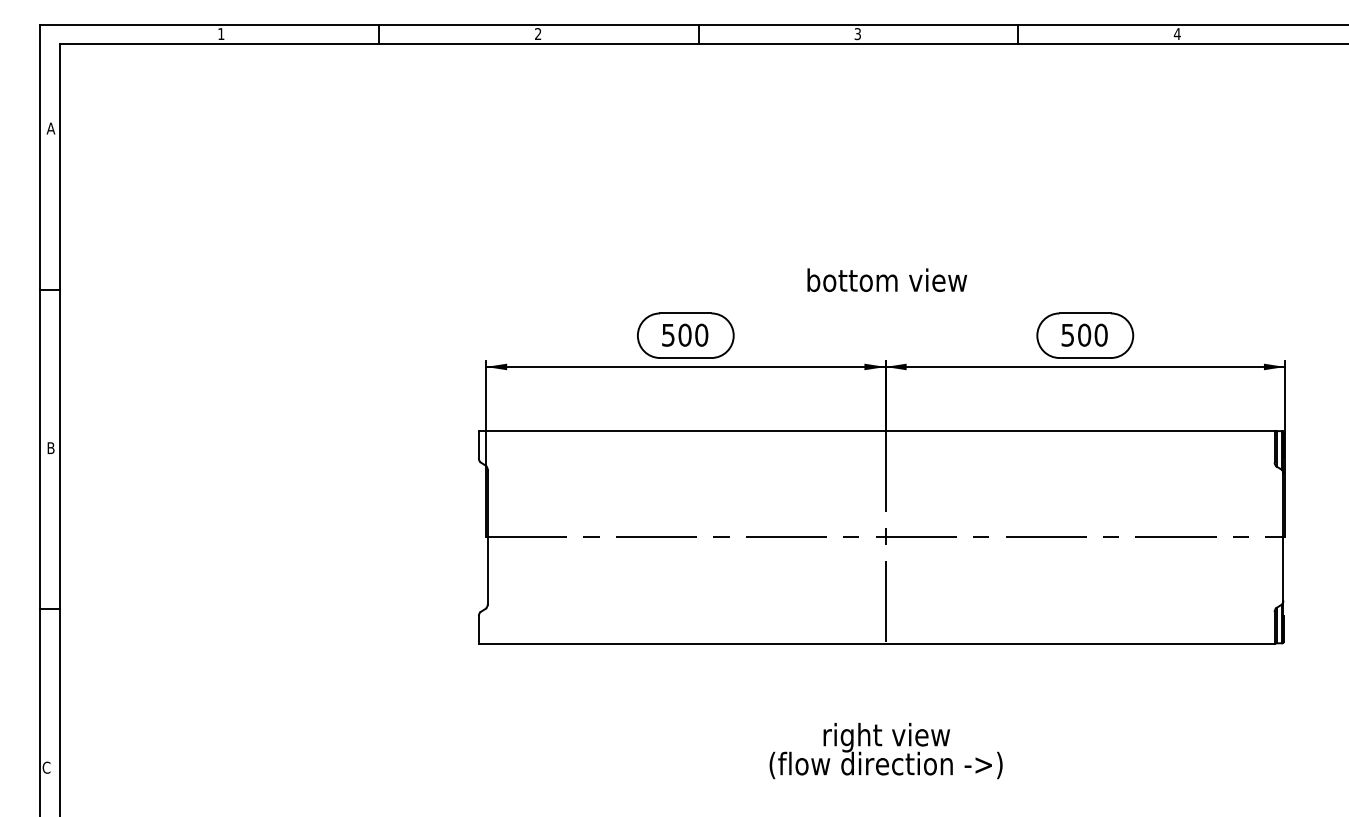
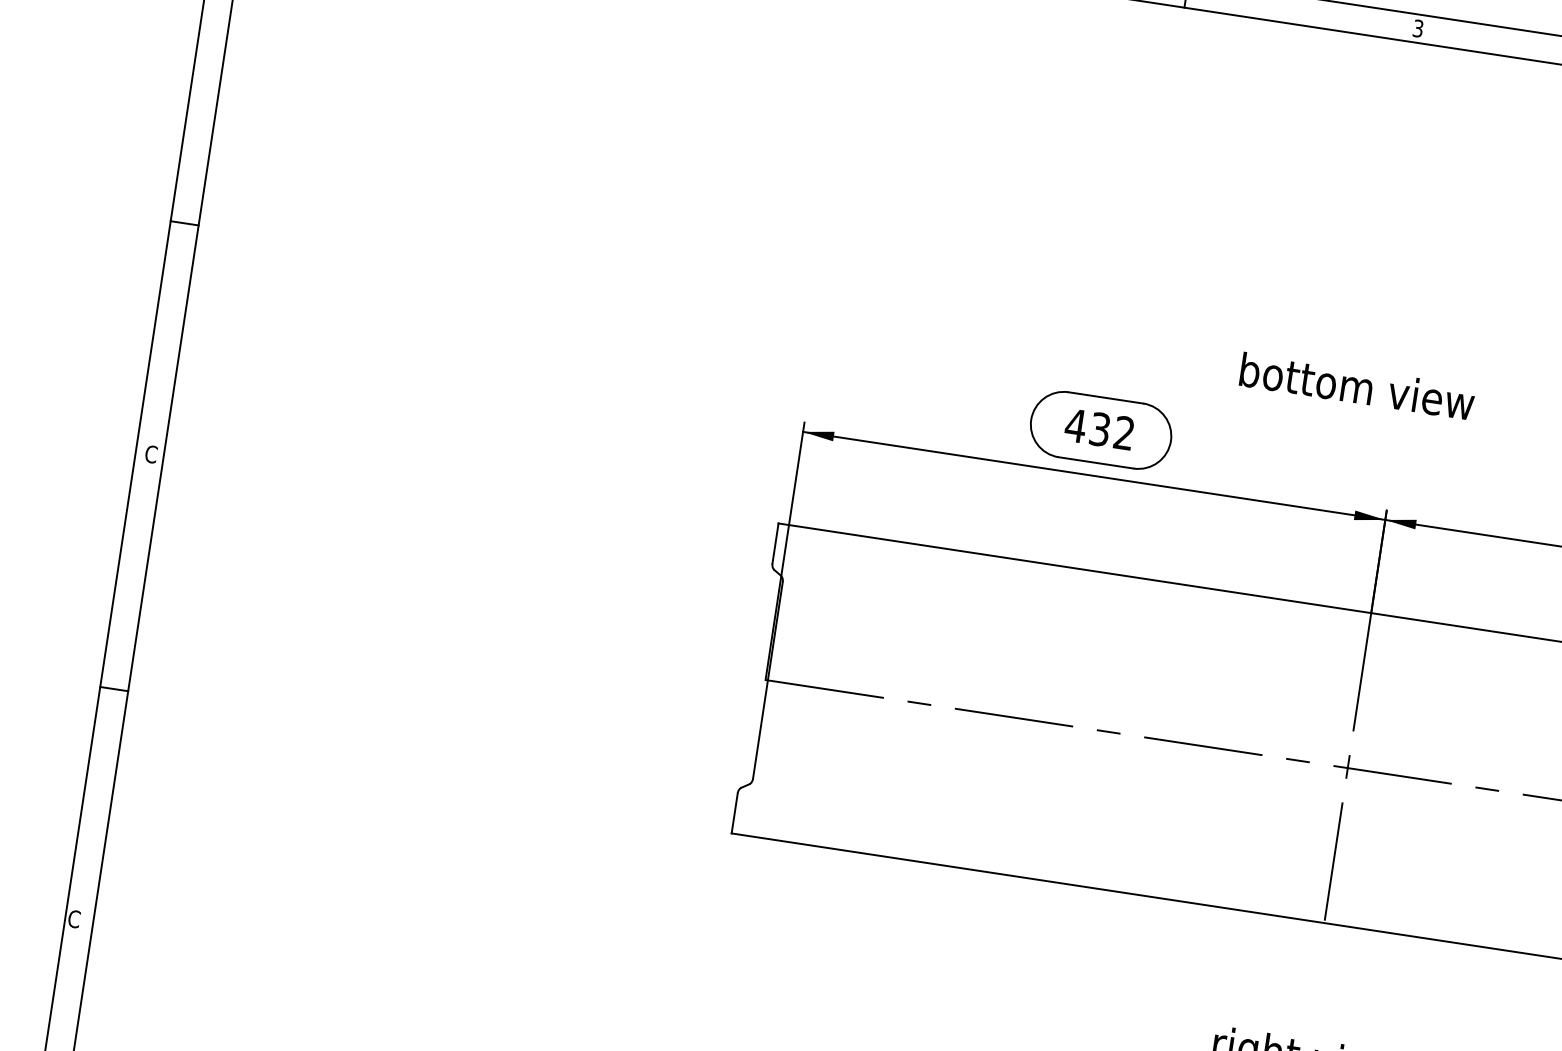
text: (887, 279) -> (1357, 385), moved
text: (684, 334) -> (1099, 428), 500 -> 432
text: (50, 448) -> (150, 454), B -> C

